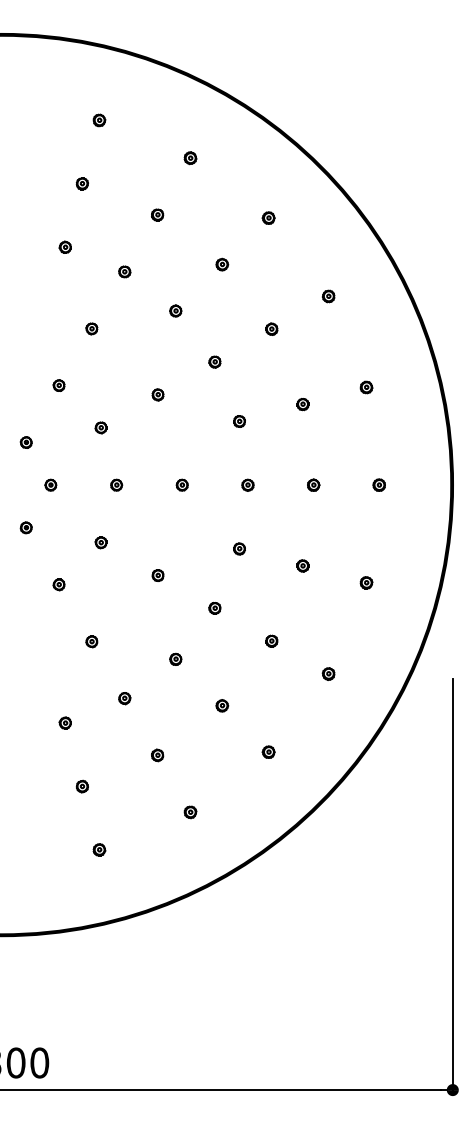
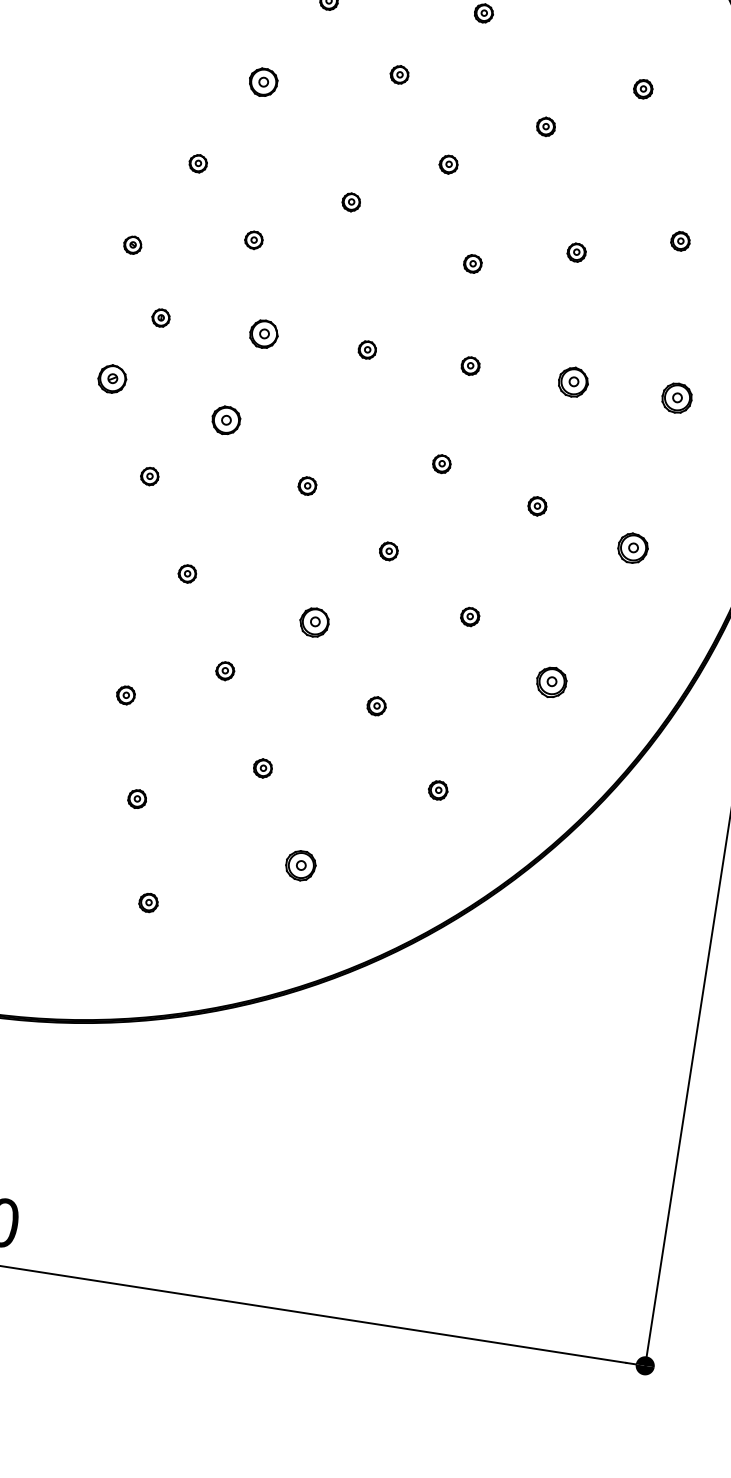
part: (91, 328) -> (262, 81), size x1.6
part: (116, 484) -> (264, 332), size x1.6
part: (313, 484) -> (573, 380), size x1.6
part: (378, 484) -> (675, 396), size x1.6
part: (25, 527) -> (110, 378), size x1.6
part: (100, 542) -> (225, 420), size x1.6
part: (366, 582) -> (633, 547), size x1.6
part: (175, 658) -> (314, 620), size x1.6
part: (328, 673) -> (551, 681), size x1.6
part: (190, 812) -> (300, 866), size x1.6

